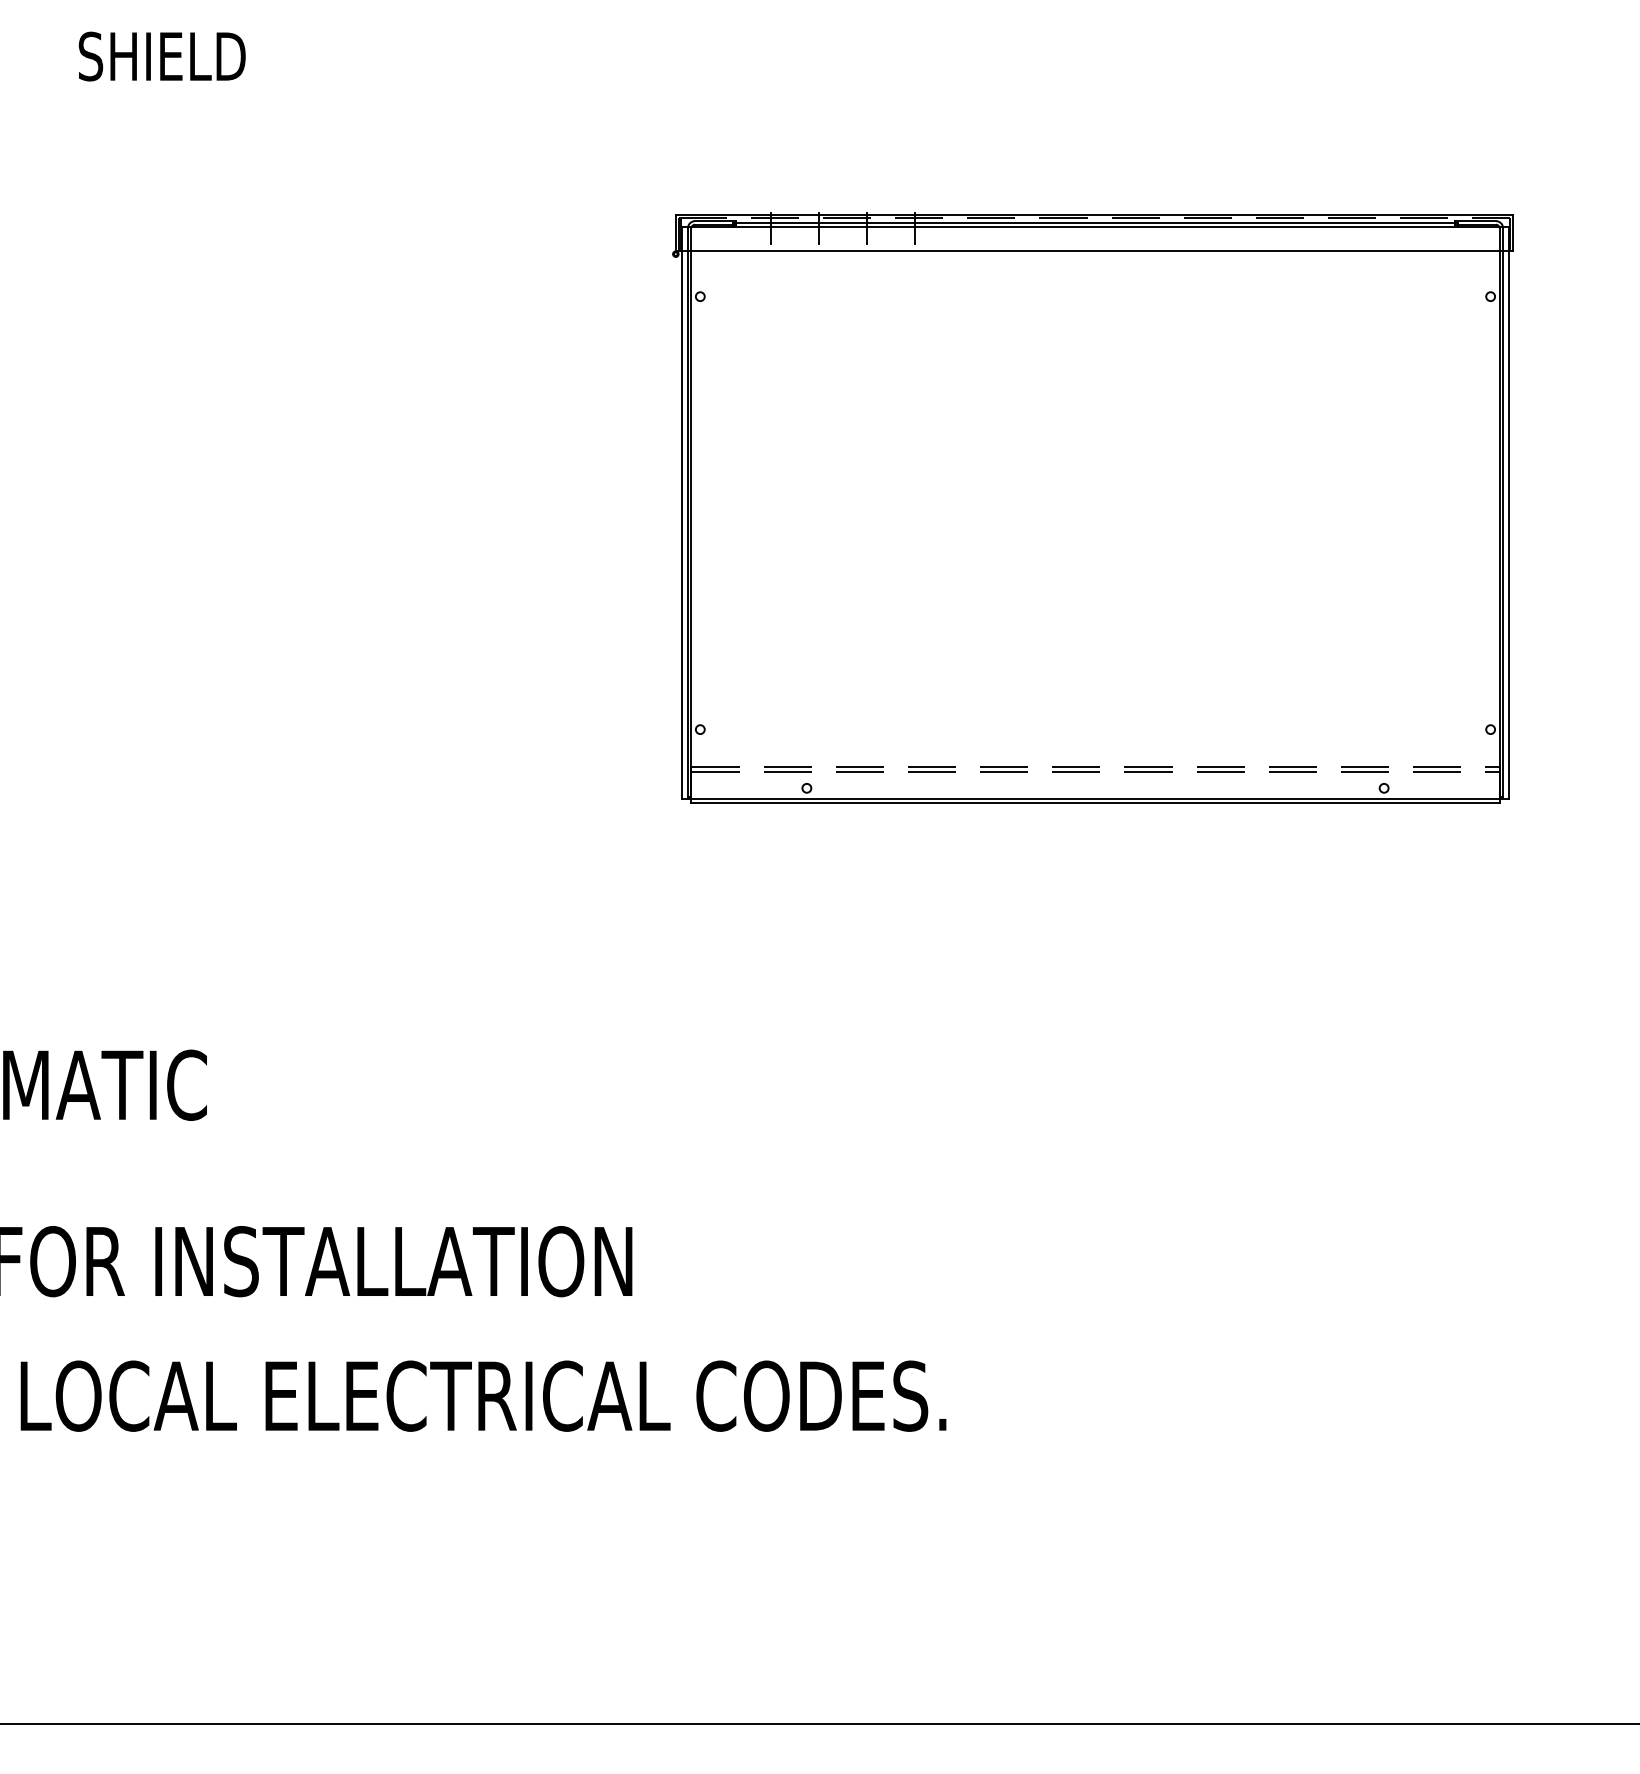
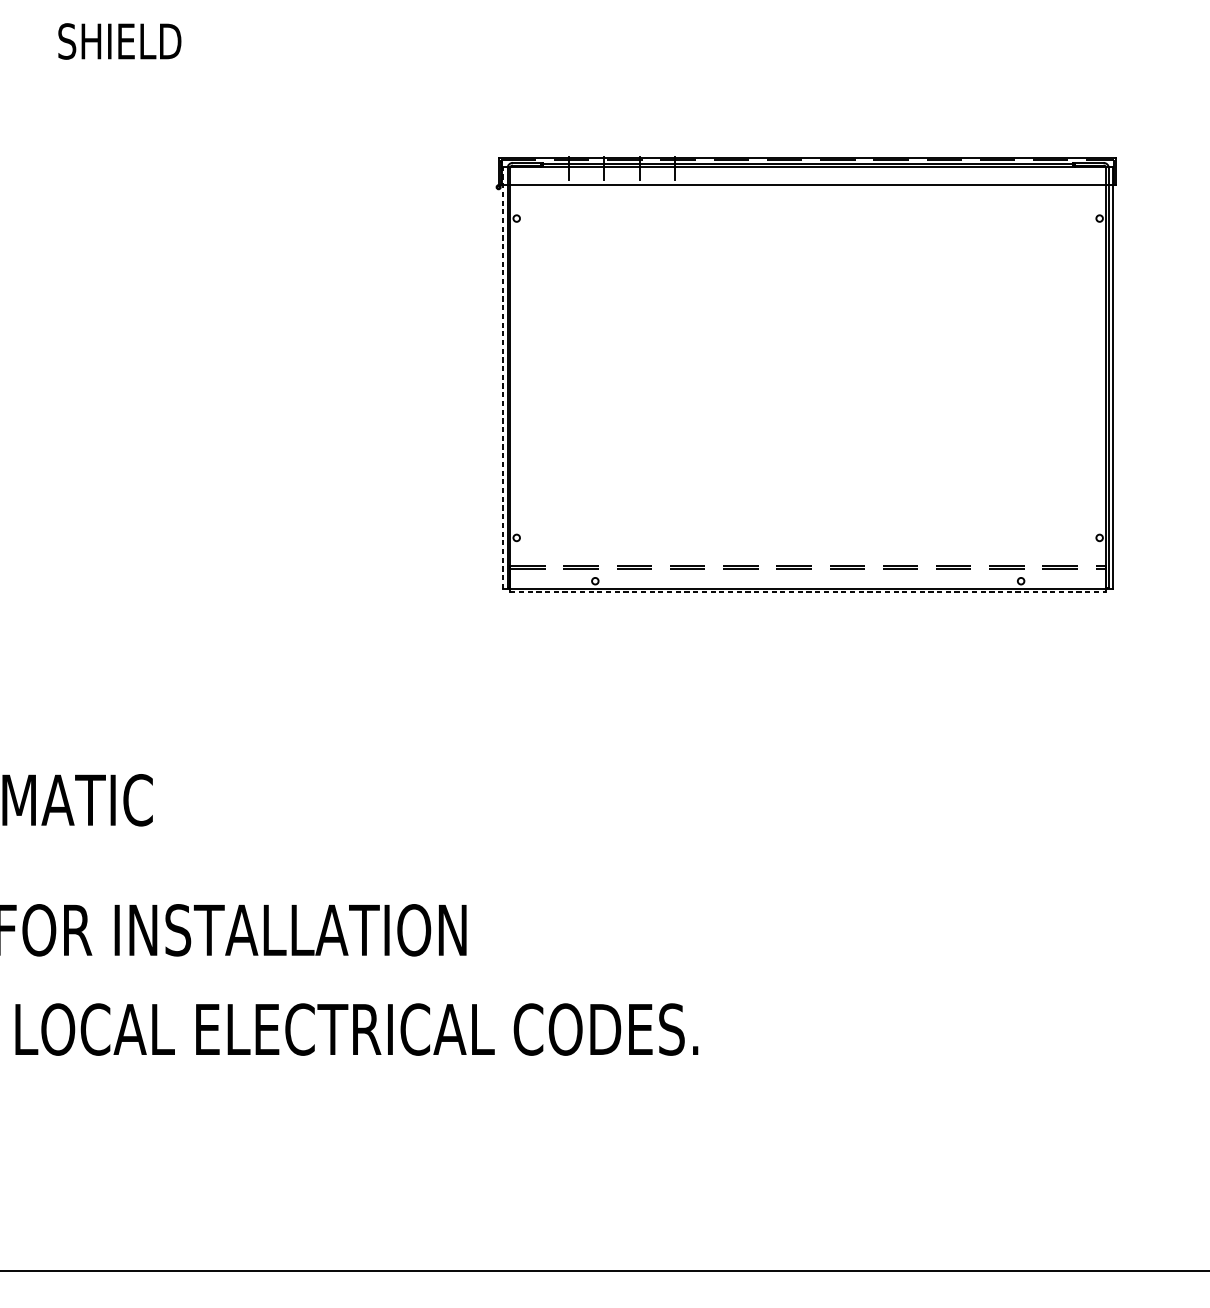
line: (682, 512) -> (503, 377), solid -> dashed
line: (1096, 803) -> (808, 592), solid -> dashed

